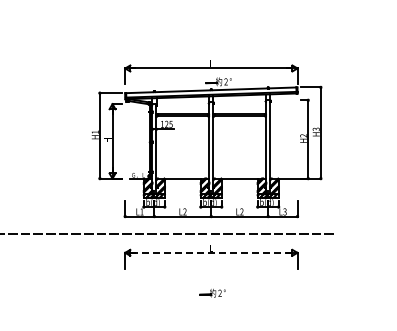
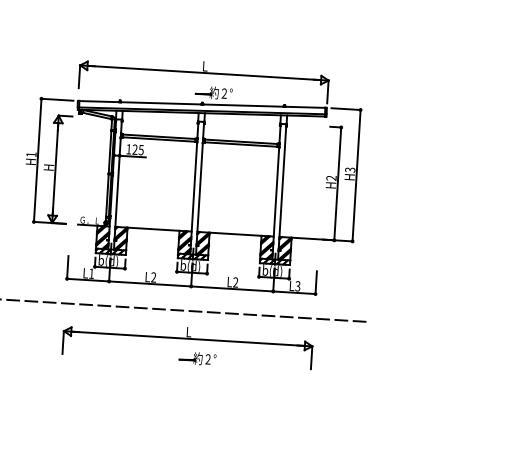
line: (210, 252) -> (186, 338), dashed -> solid
part: (212, 292) -> (197, 357), moved

